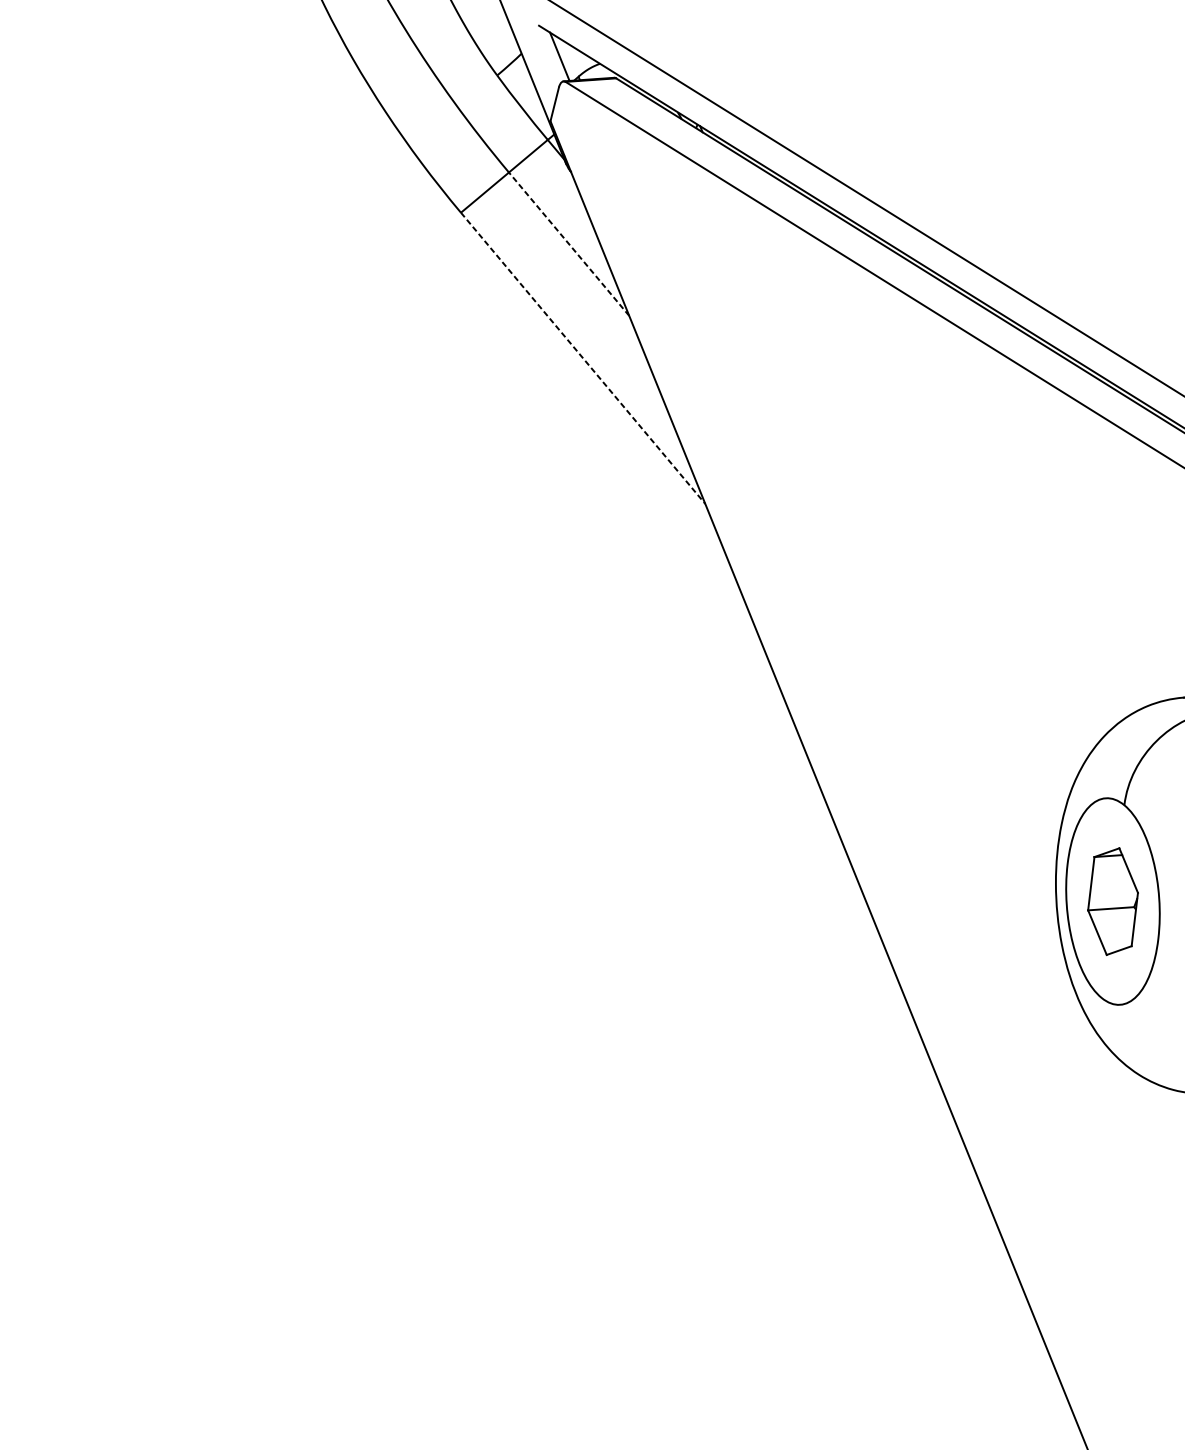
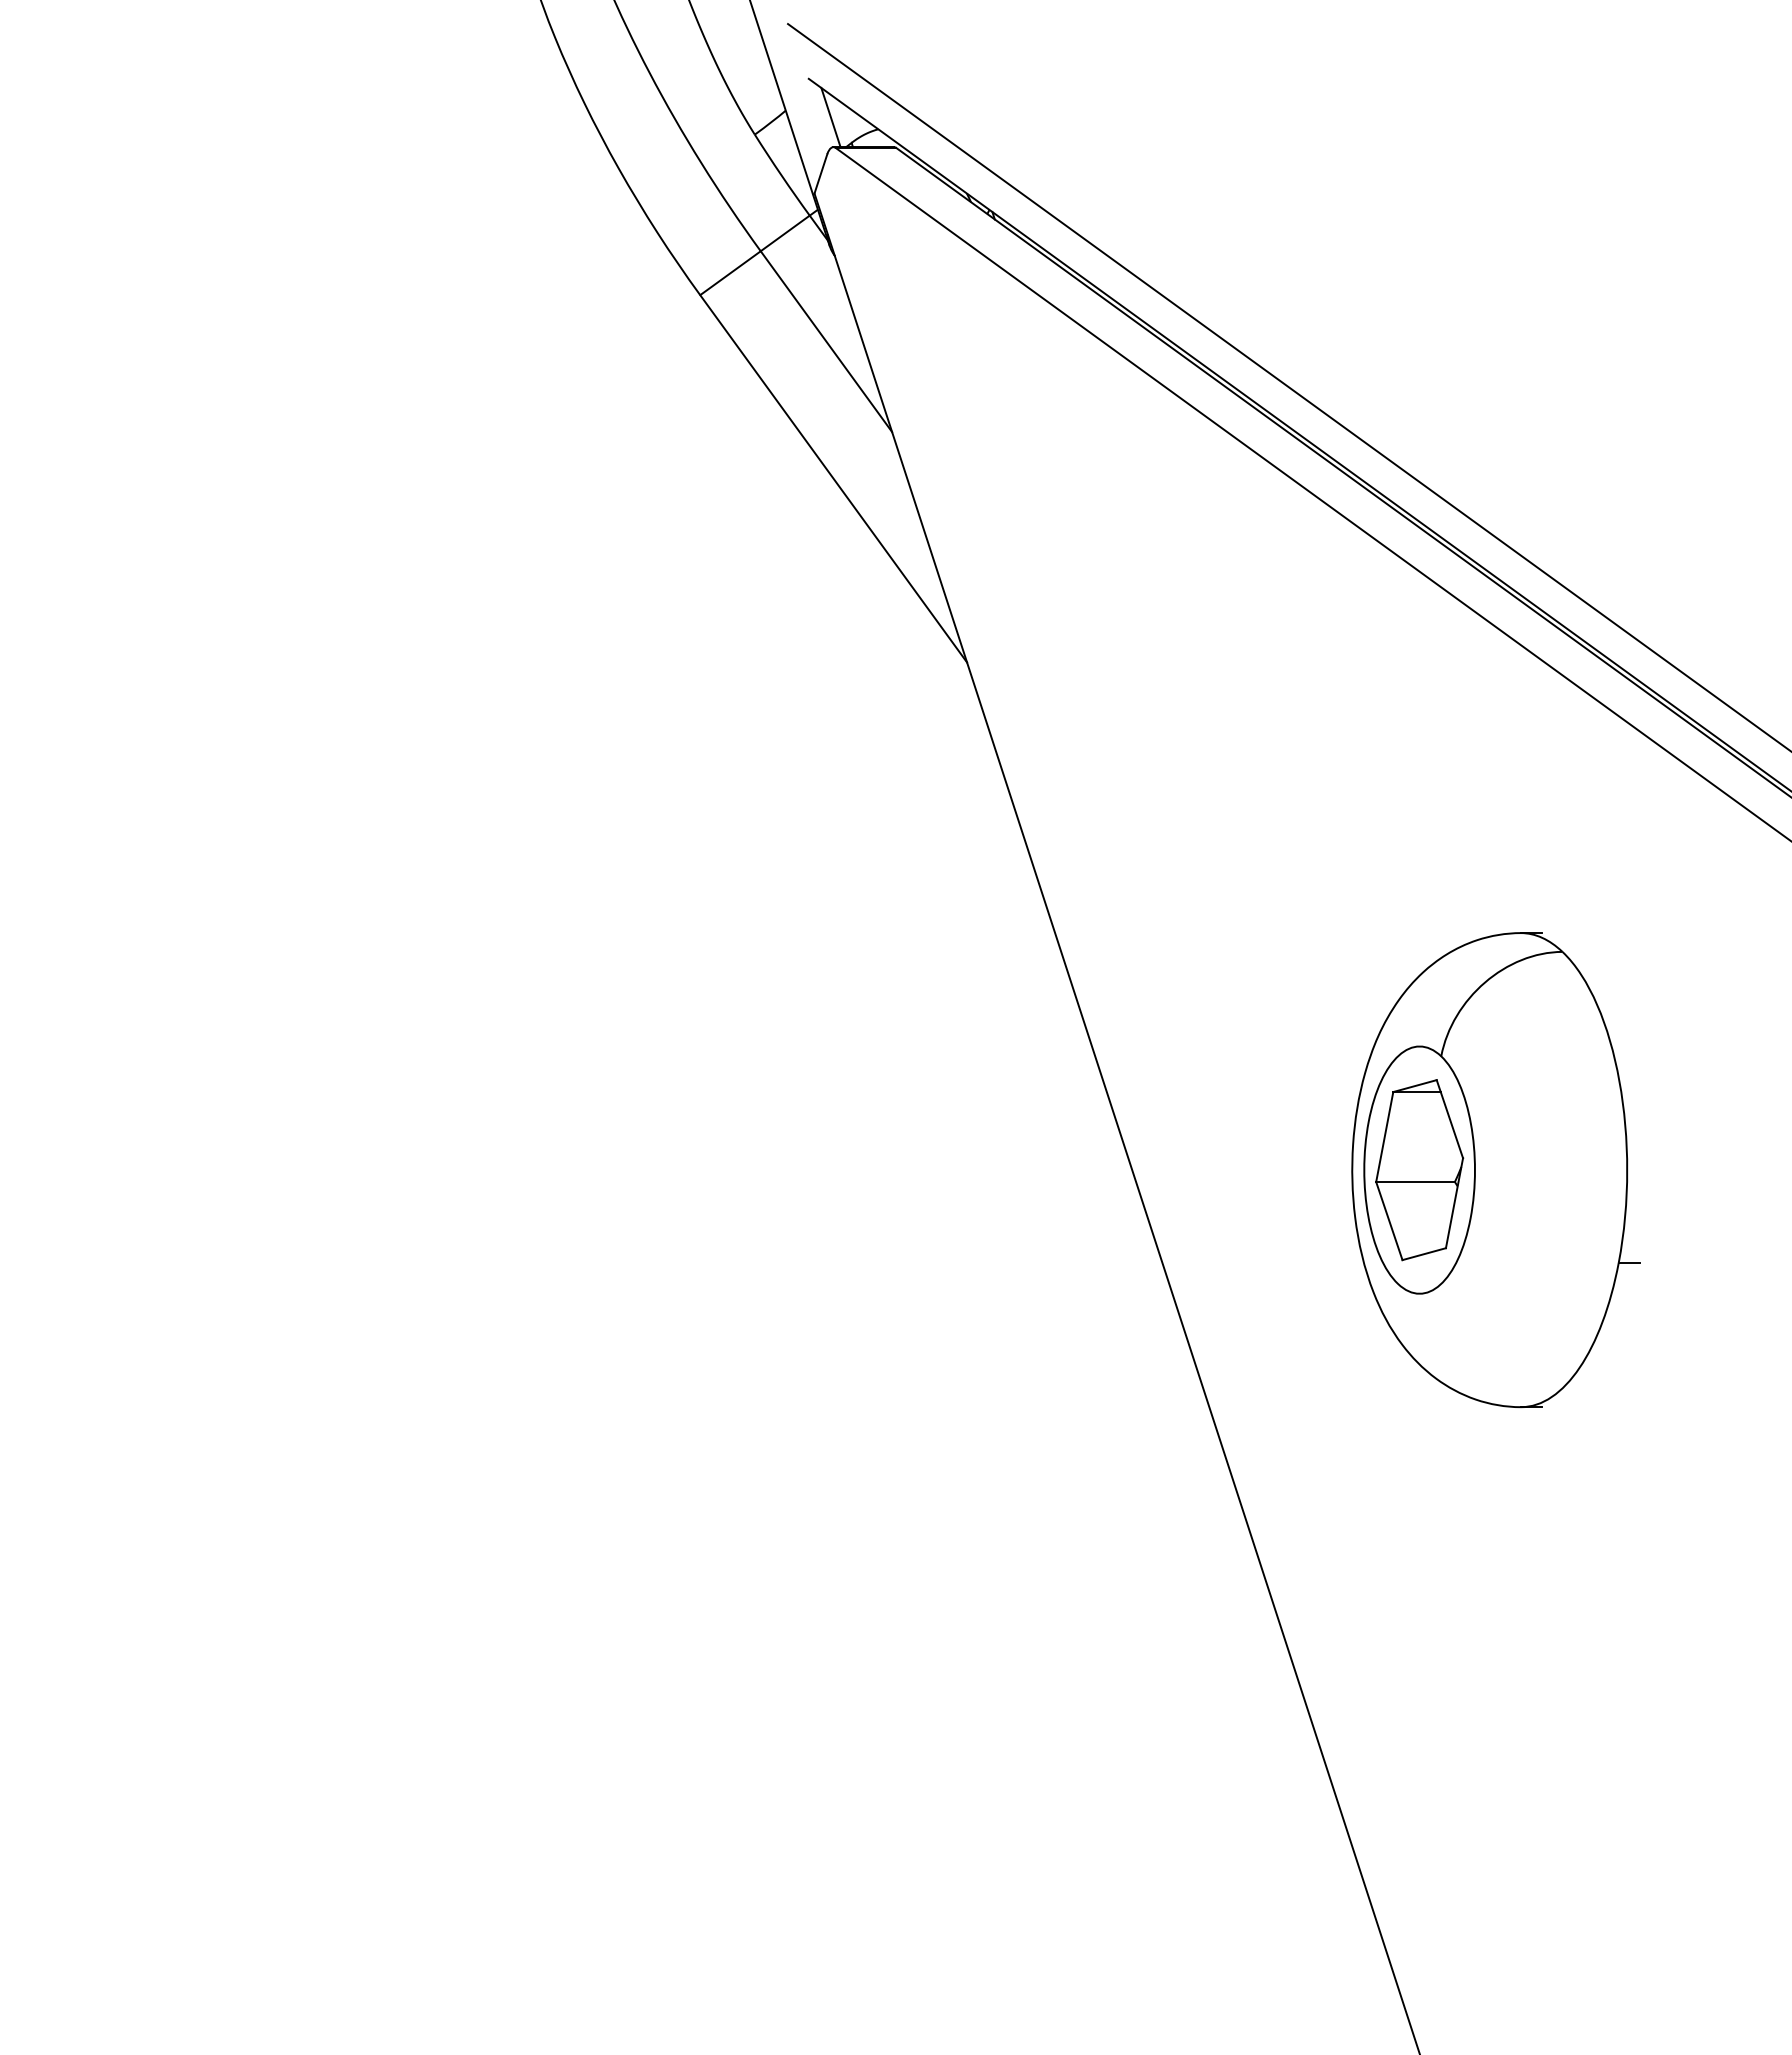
line: (569, 244) -> (826, 341), dashed -> solid
line: (583, 358) -> (833, 478), dashed -> solid
part: (1112, 901) -> (1419, 1170), size x1.43

